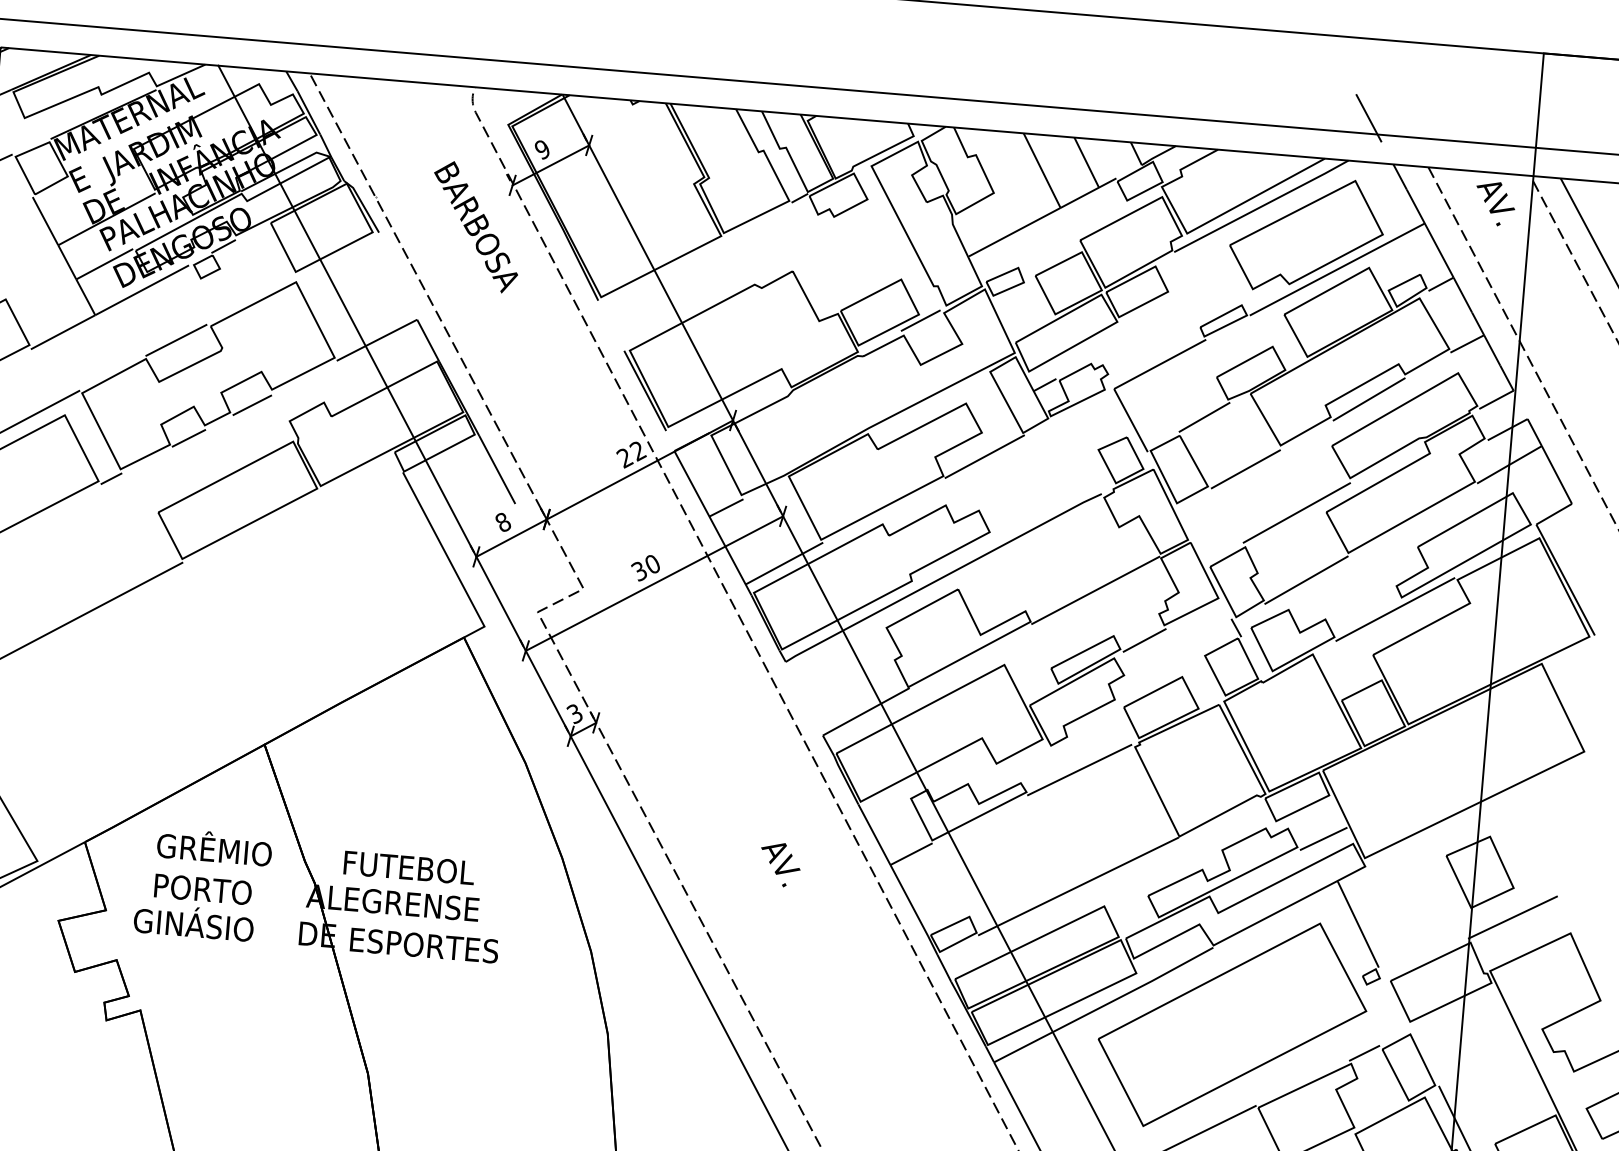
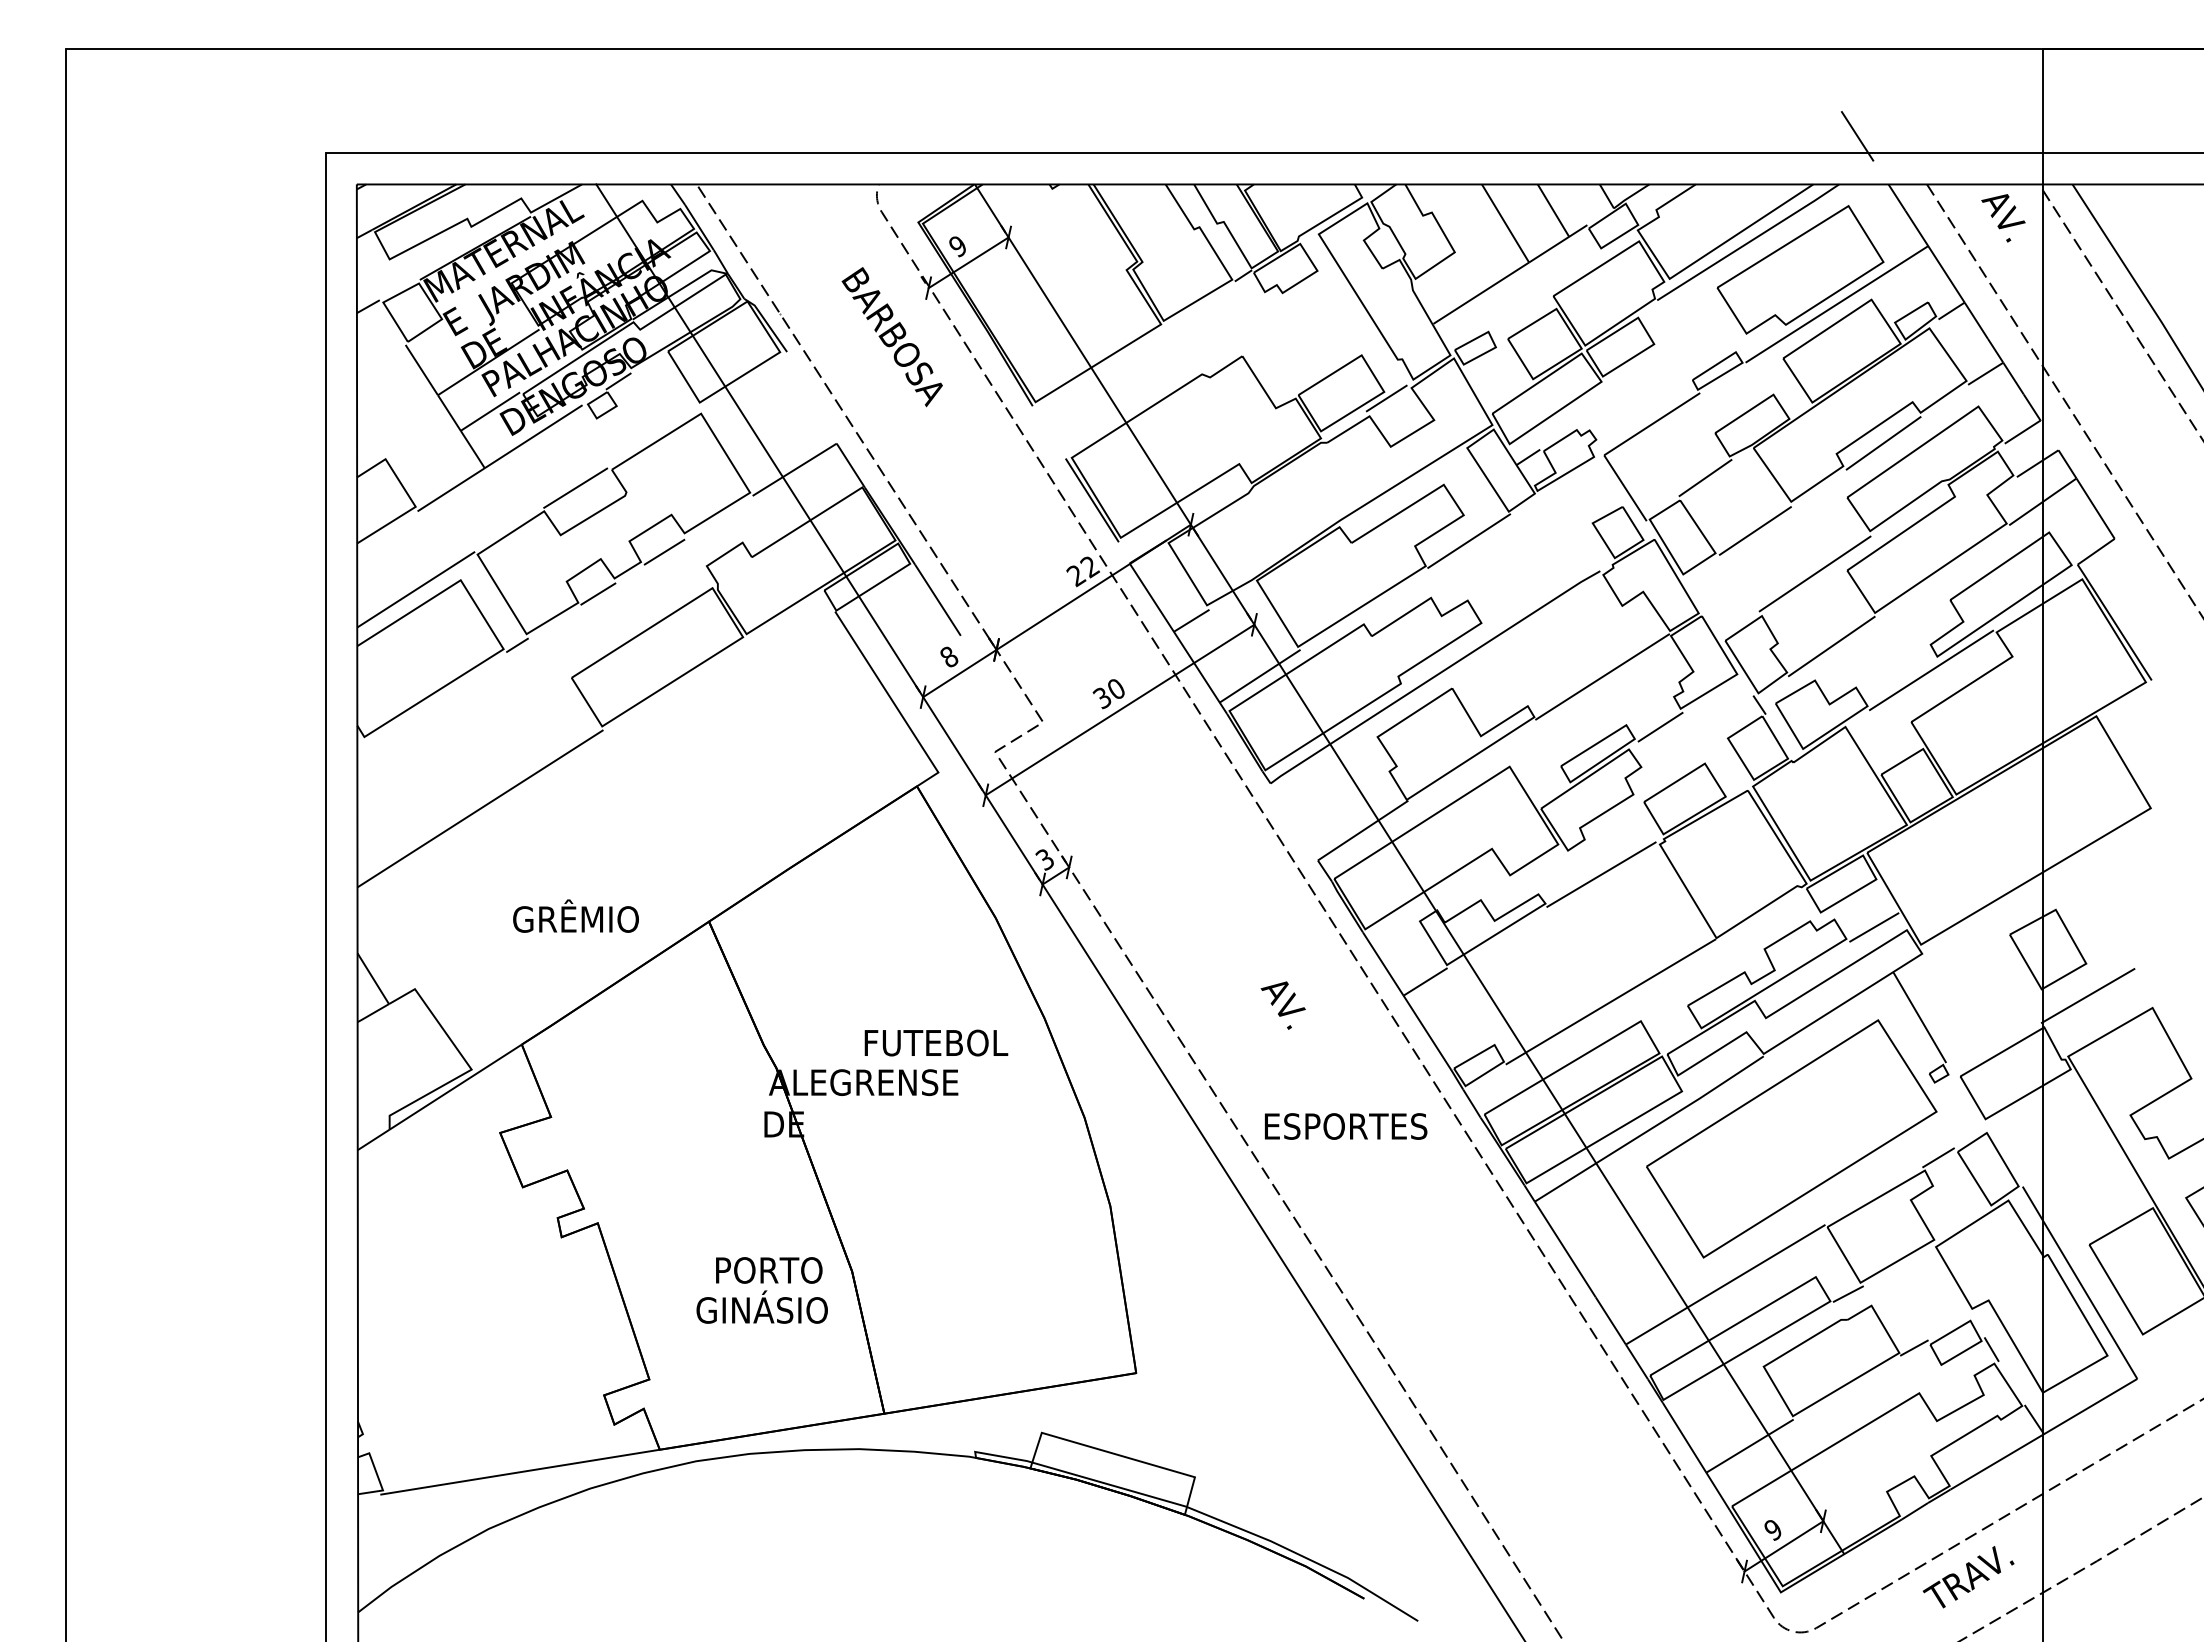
text: (214, 846) -> (575, 915), moved
text: (409, 867) -> (936, 1042), moved
text: (194, 907) -> (761, 1290), moved
text: (424, 945) -> (1346, 1126), moved

